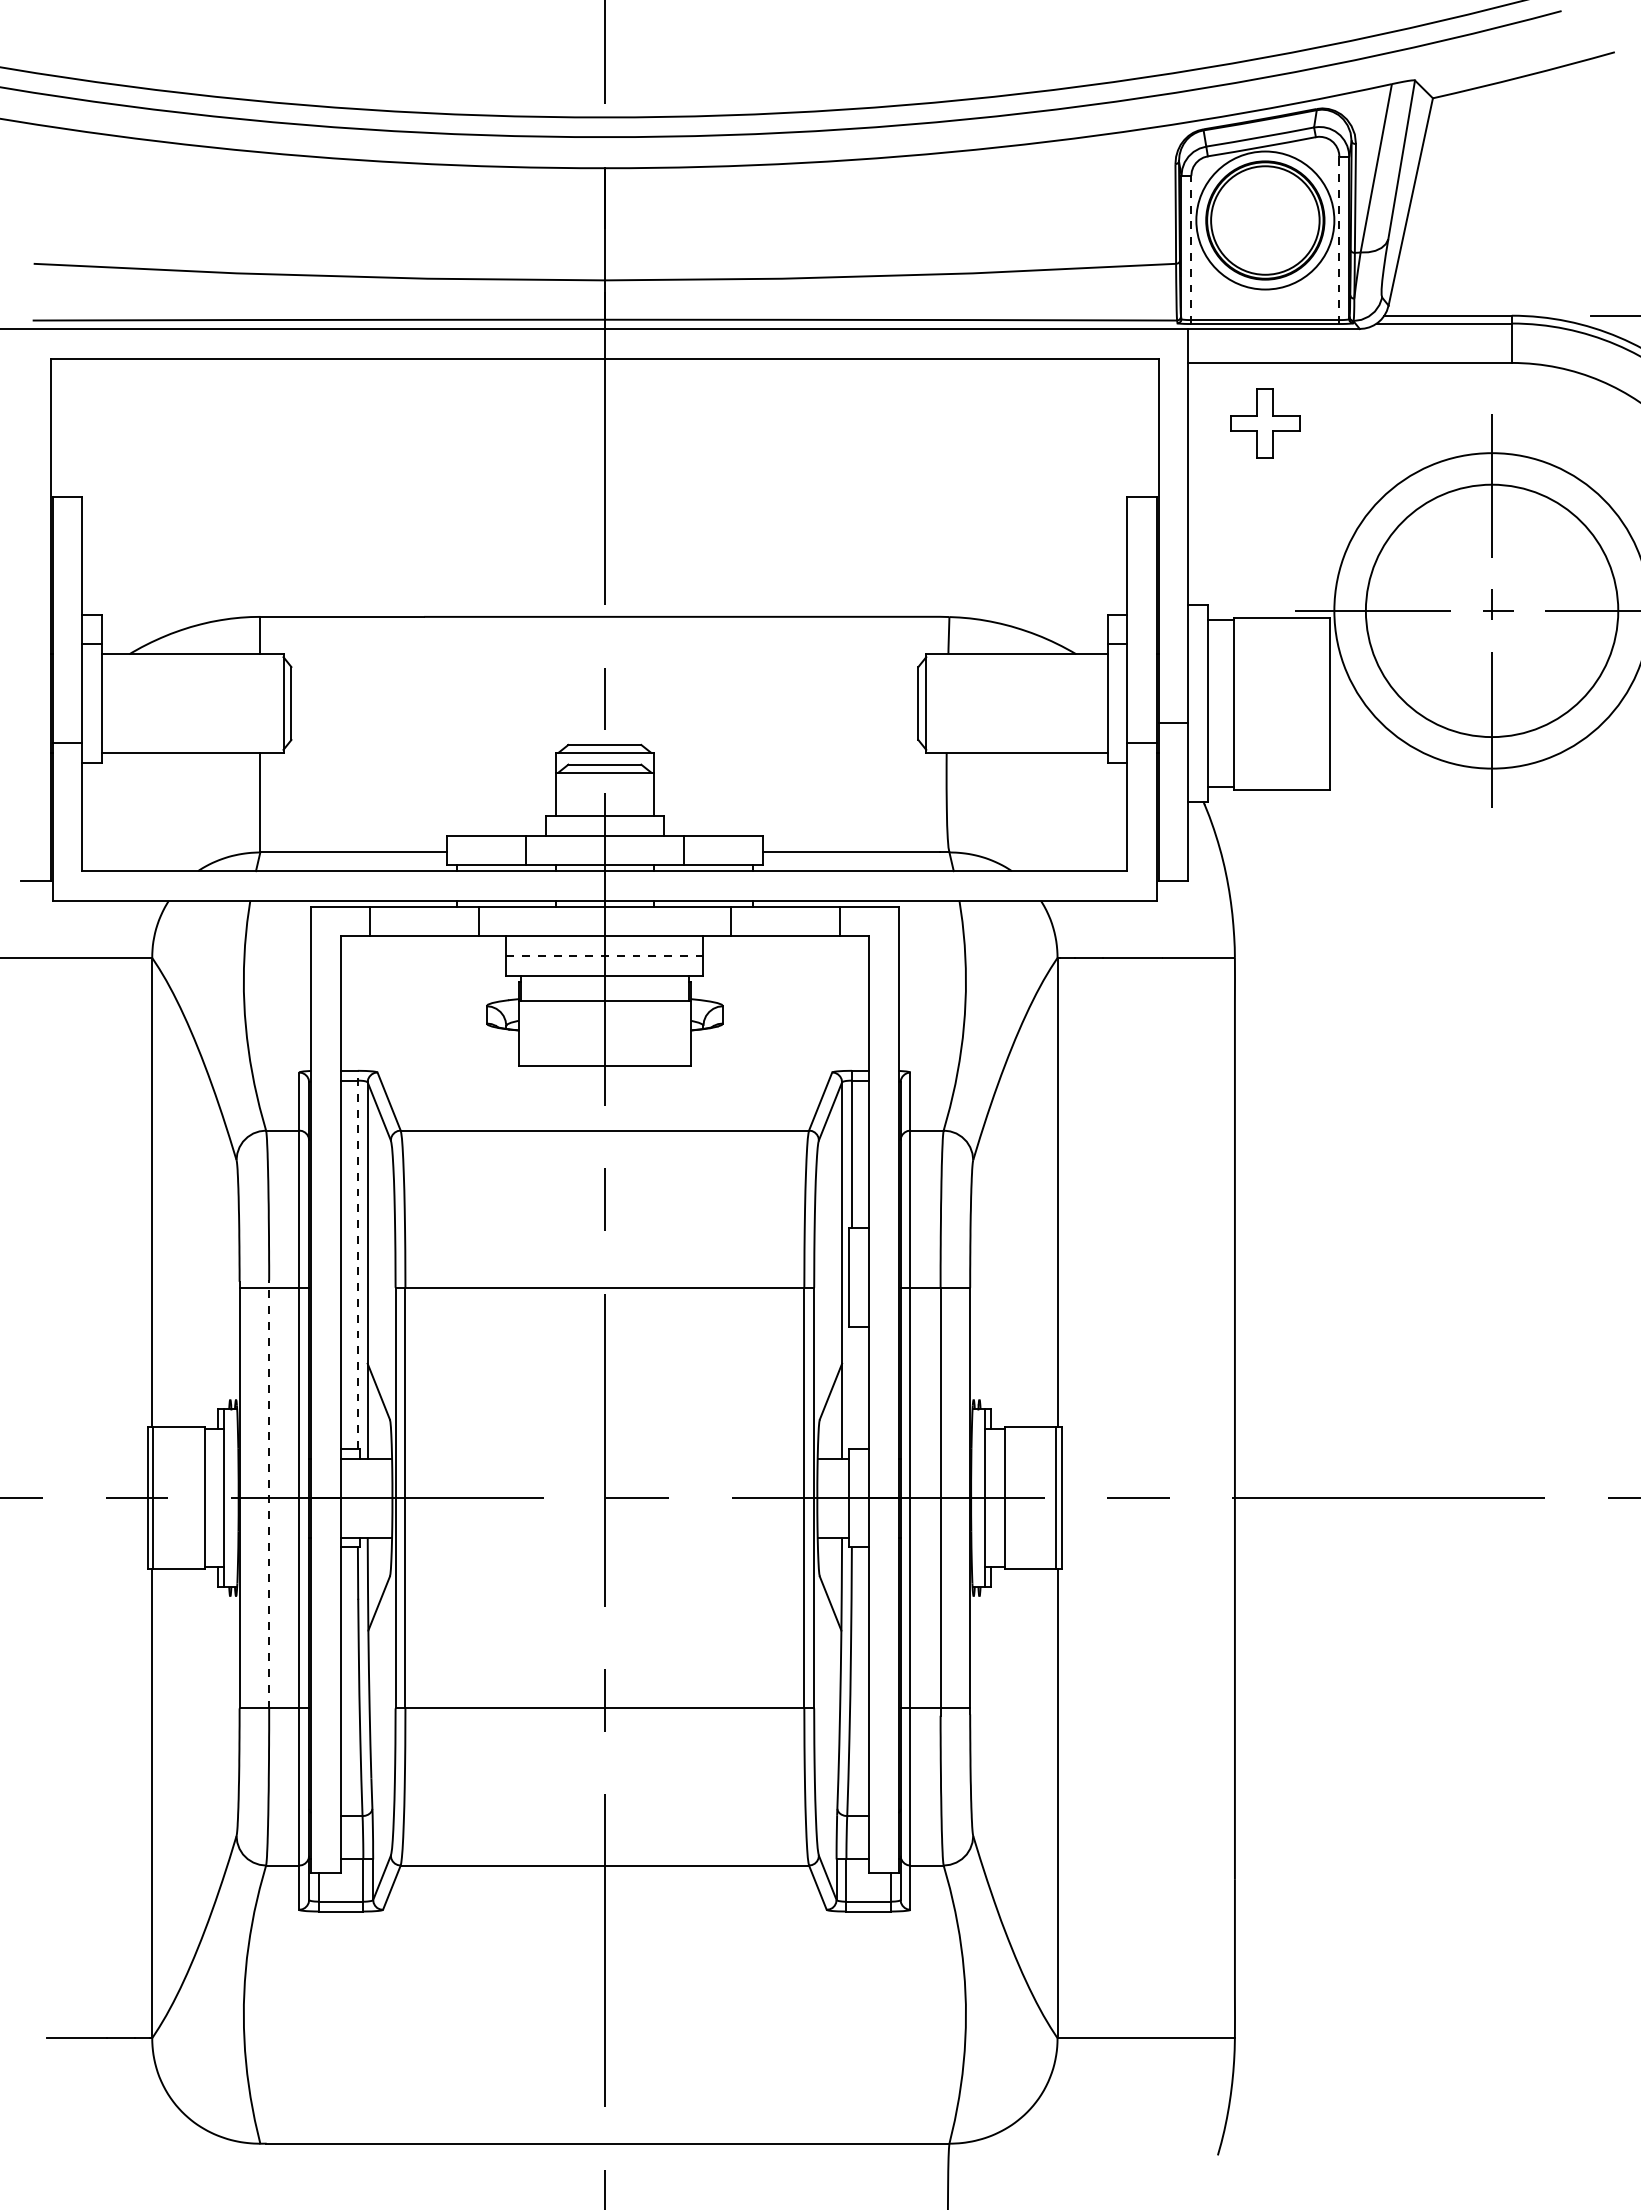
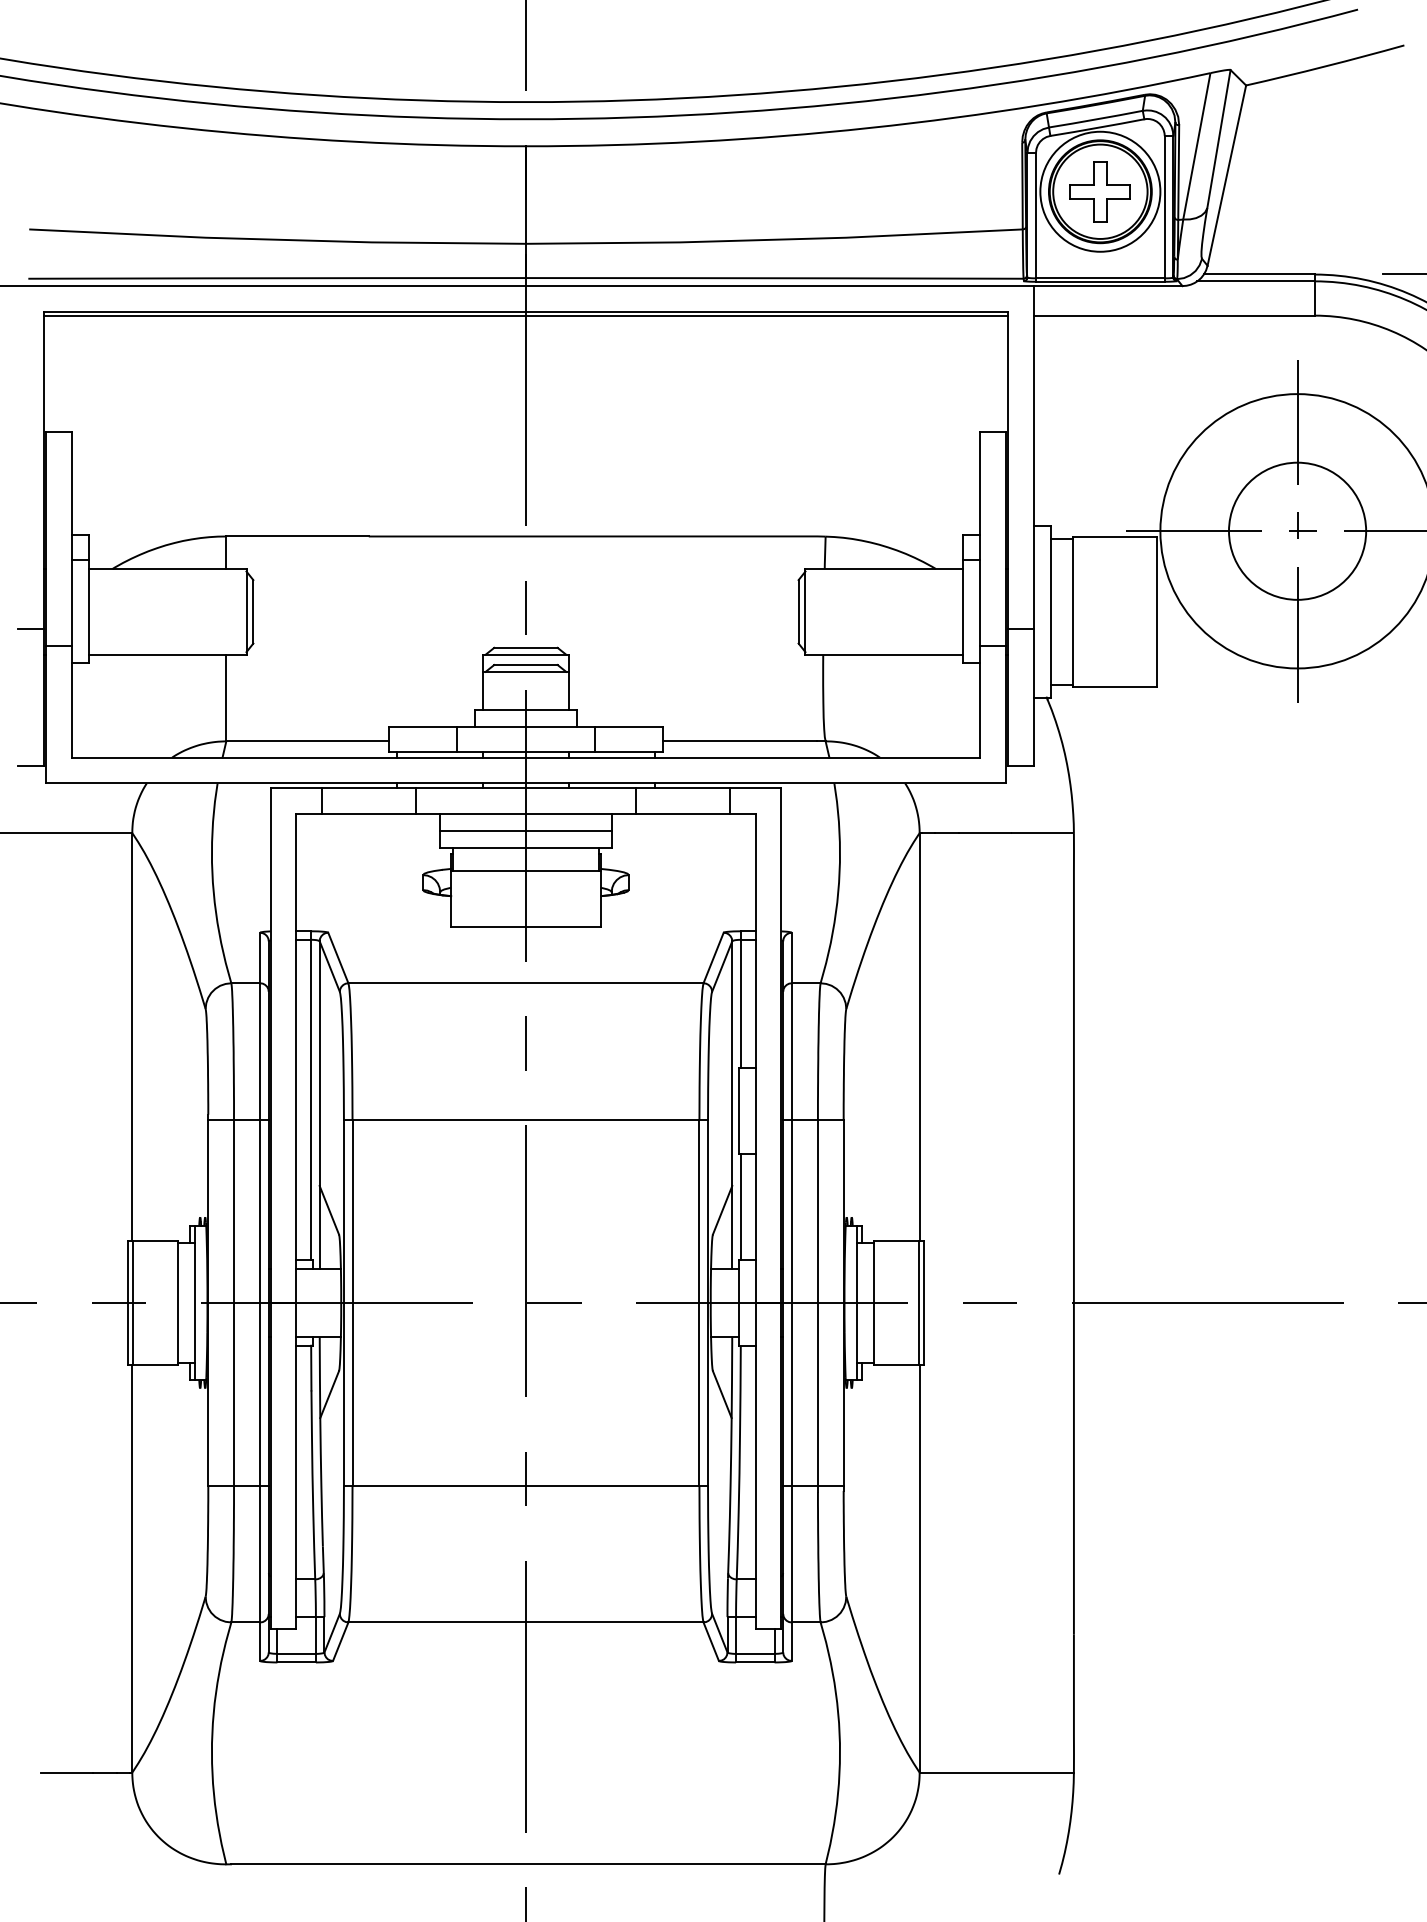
line: (1339, 240) -> (1164, 209), dashed -> solid
line: (1191, 249) -> (1036, 216), dashed -> solid
line: (604, 362) -> (525, 315), added
part: (1265, 423) -> (1100, 191), moved
circle: (1491, 610) -> (1297, 530), size x0.62
line: (35, 723) -> (30, 629), added
line: (604, 955) -> (525, 830), dashed -> solid
line: (357, 1259) -> (310, 1095), dashed -> solid
line: (851, 1387) -> (740, 1206), added
line: (269, 1494) -> (234, 1299), dashed -> solid

